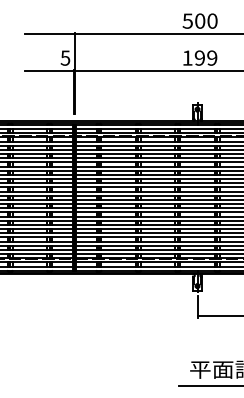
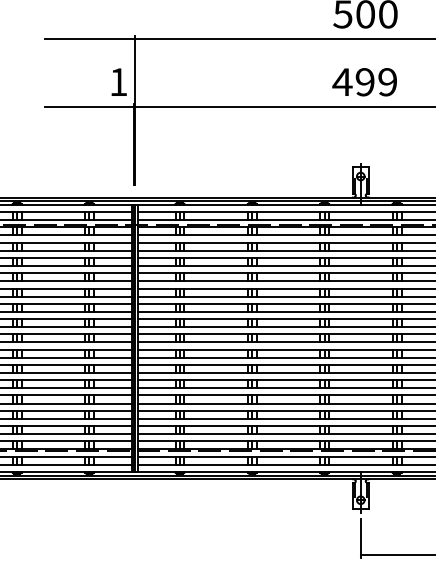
text: (65, 57) -> (118, 81), 5 -> 1
text: (187, 57) -> (342, 81), 199 -> 499

